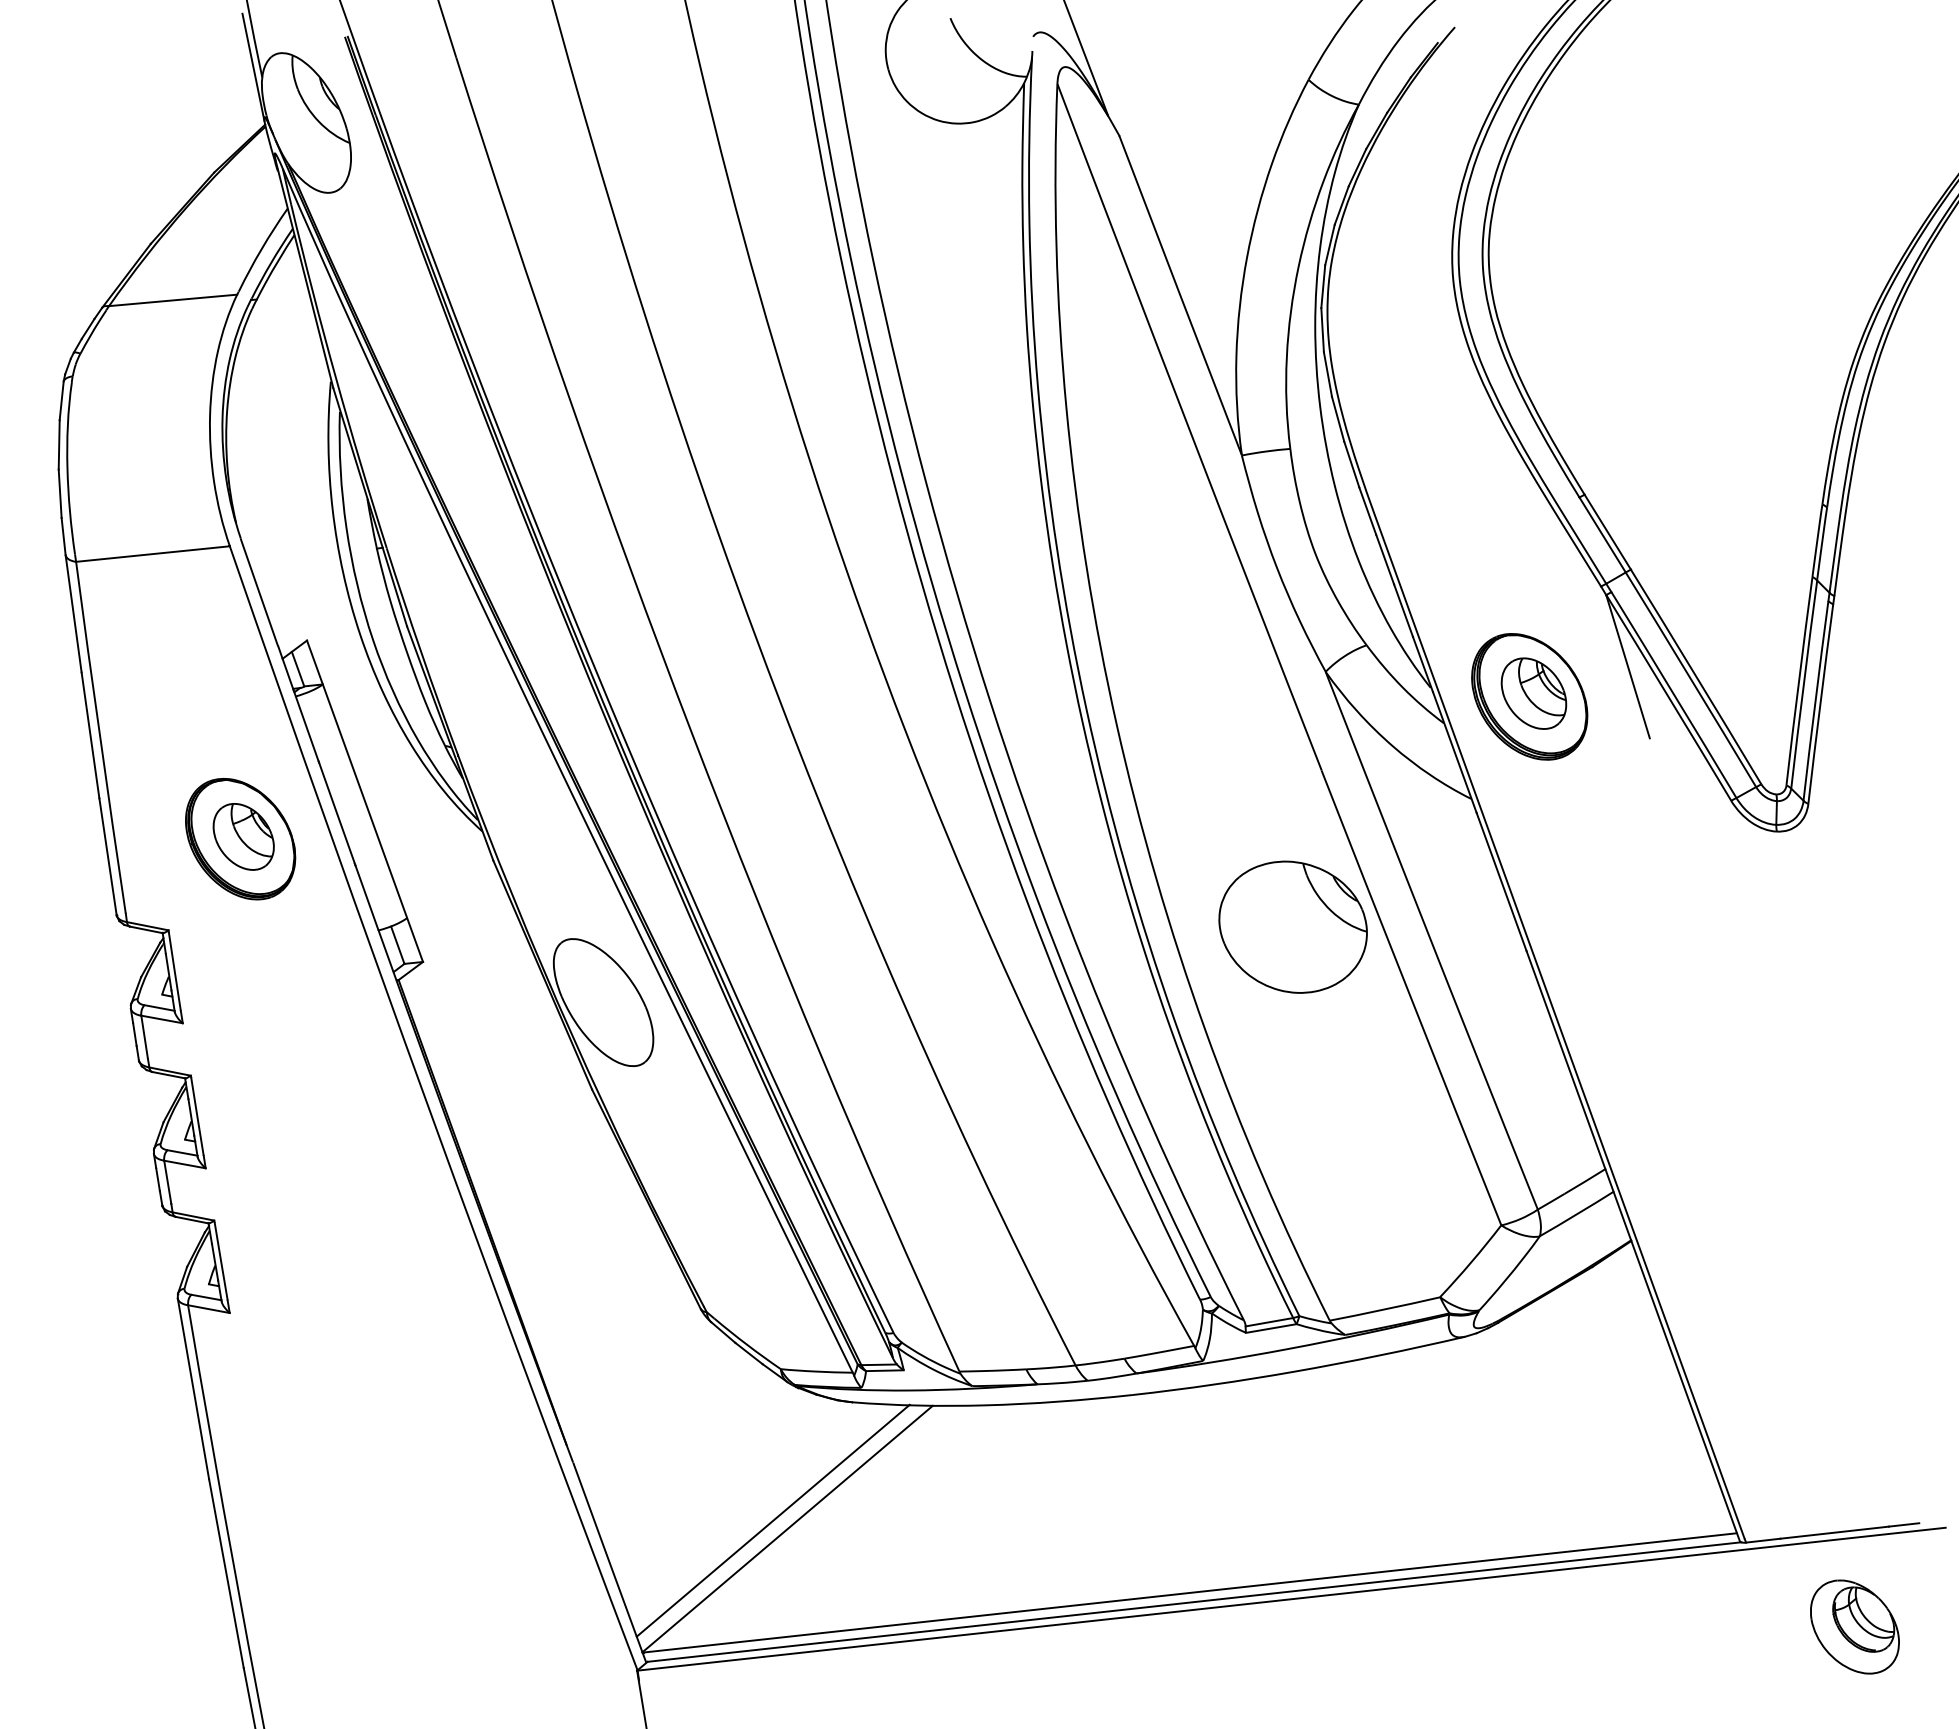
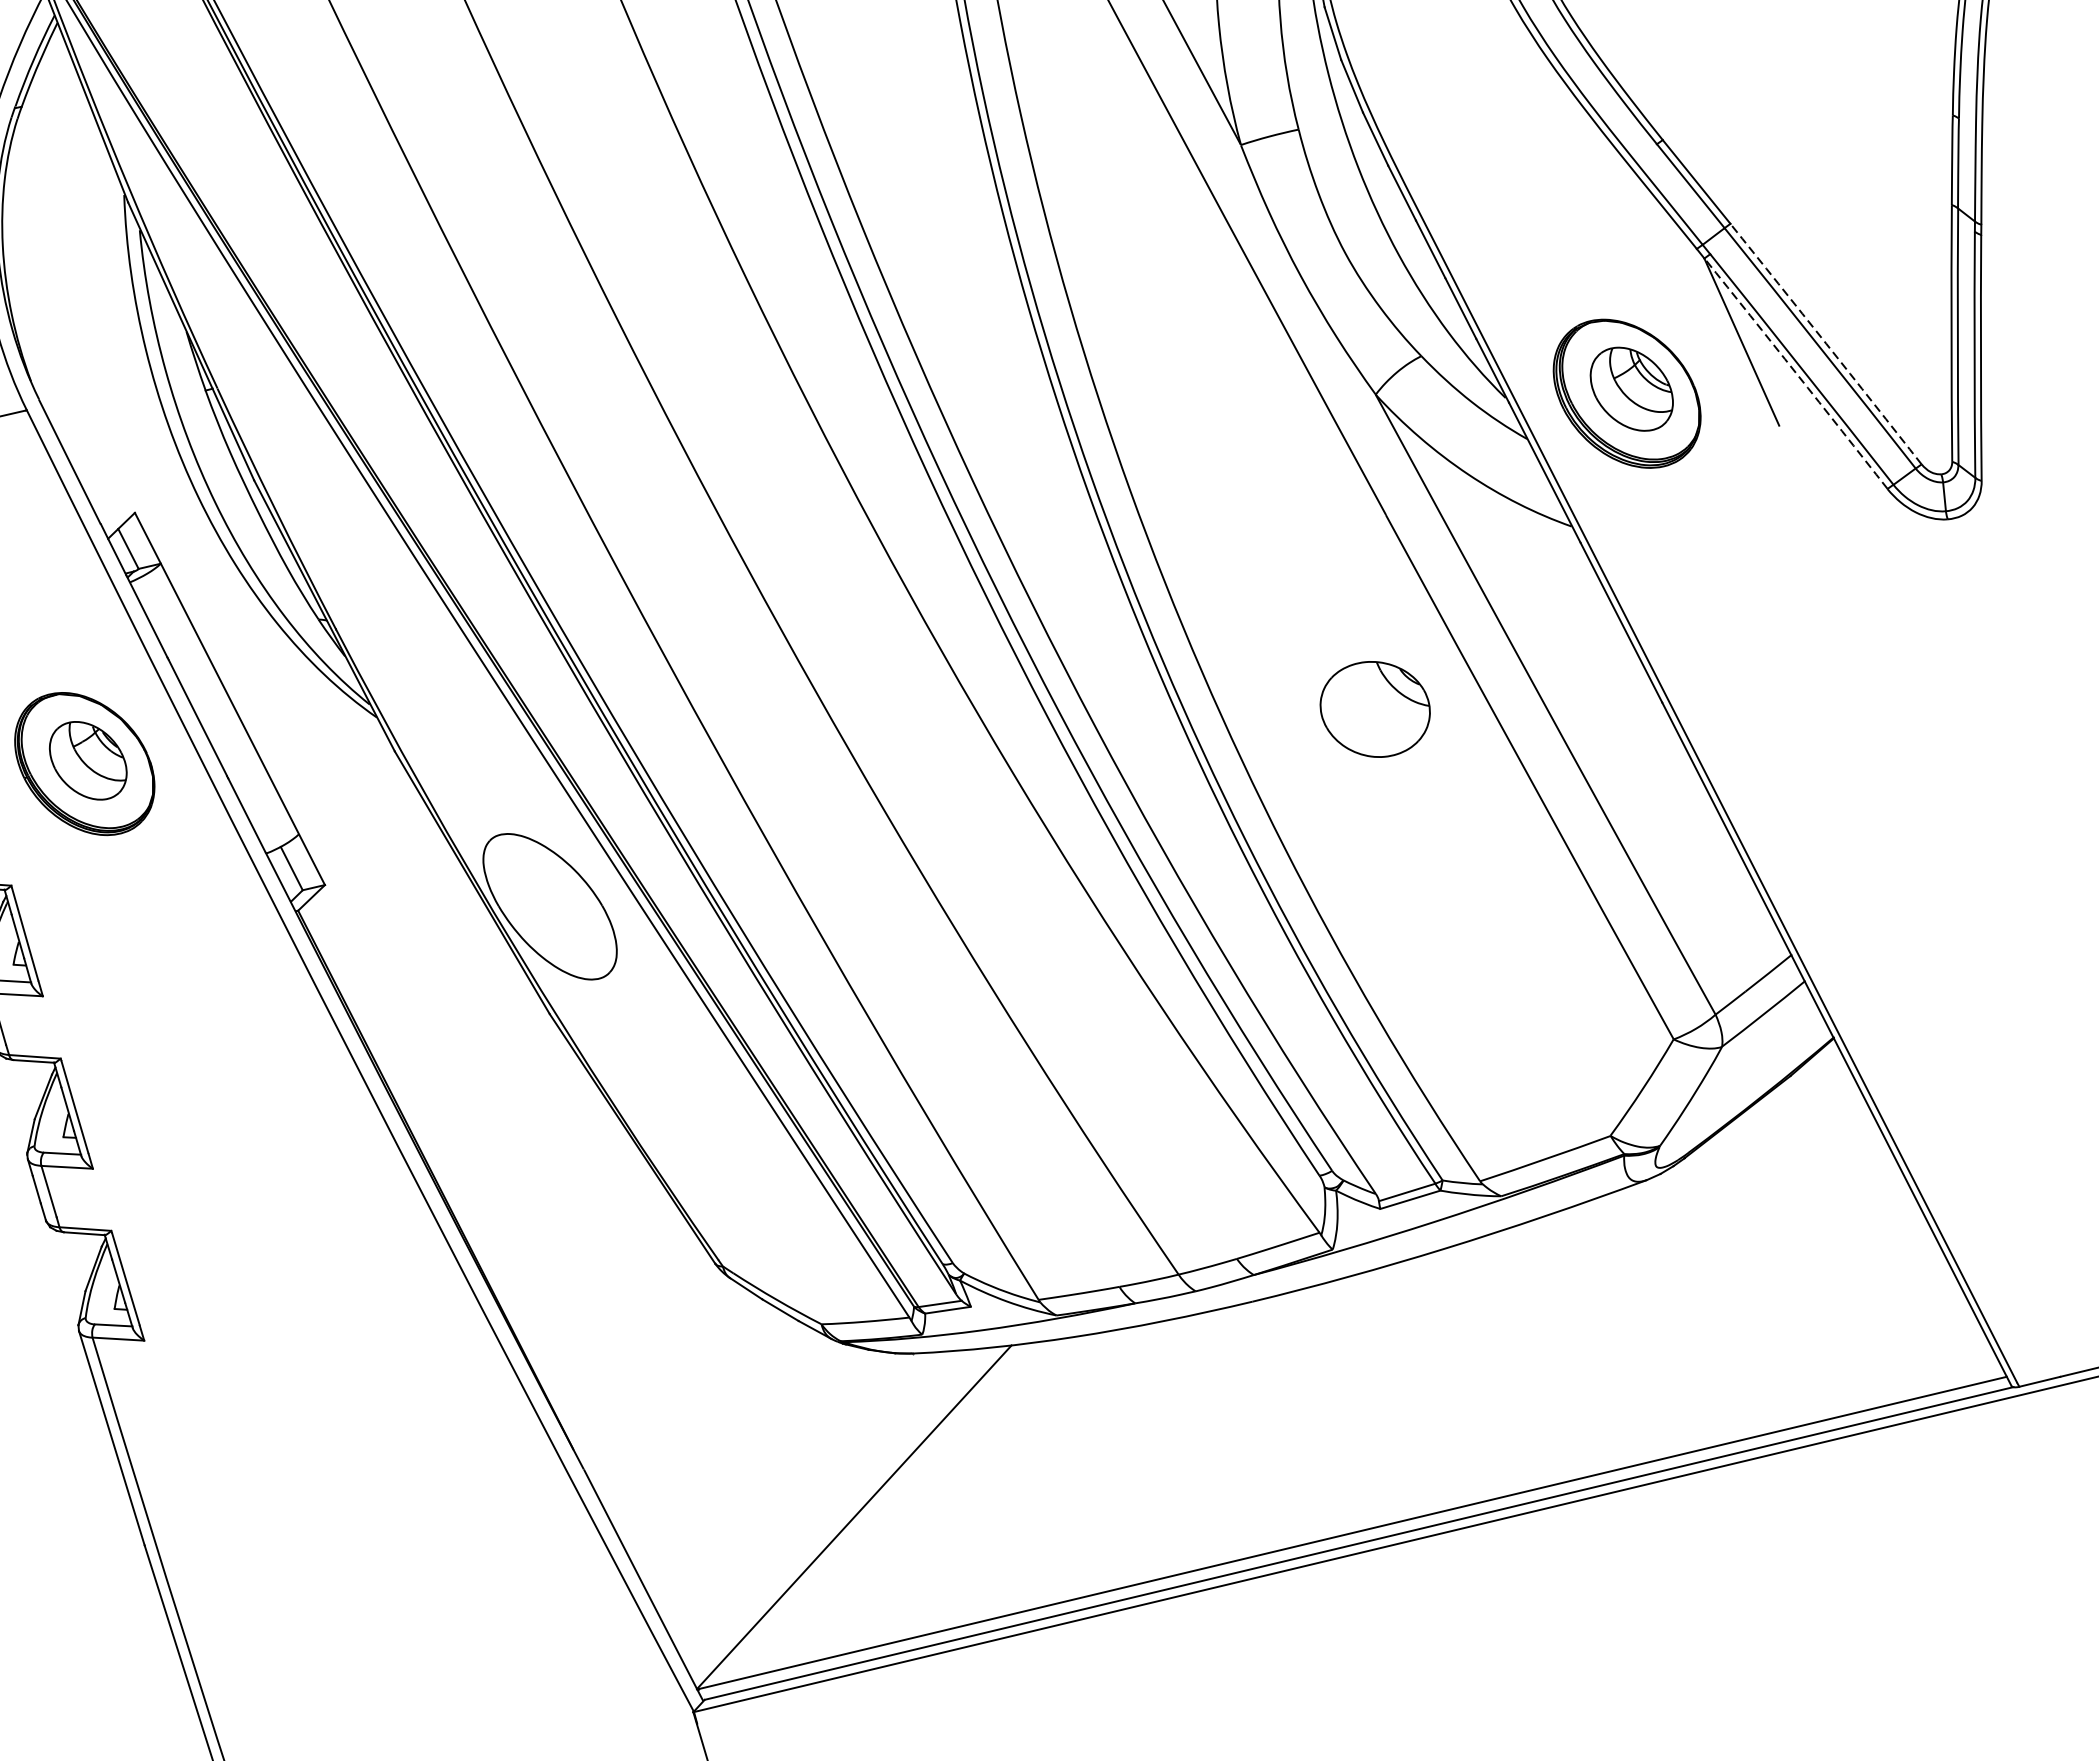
arc: (1696, 676) -> (1826, 343), solid -> dashed
arc: (1669, 697) -> (1796, 373), solid -> dashed
part: (1292, 926) -> (1374, 708), size x0.6
line: (772, 1520) -> (834, 1509), removed

